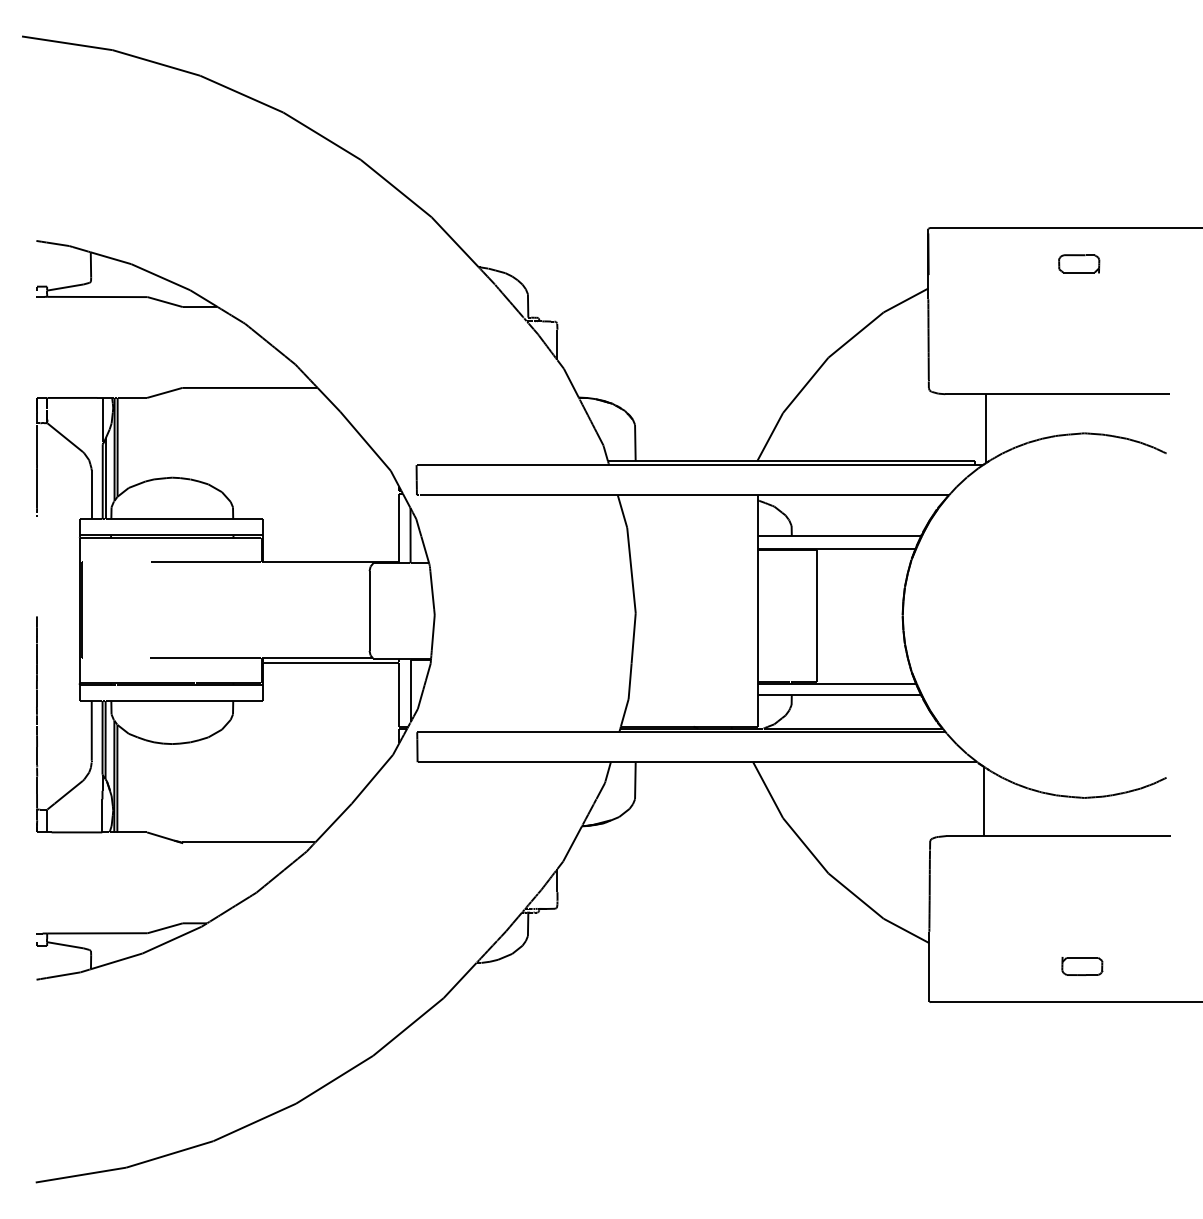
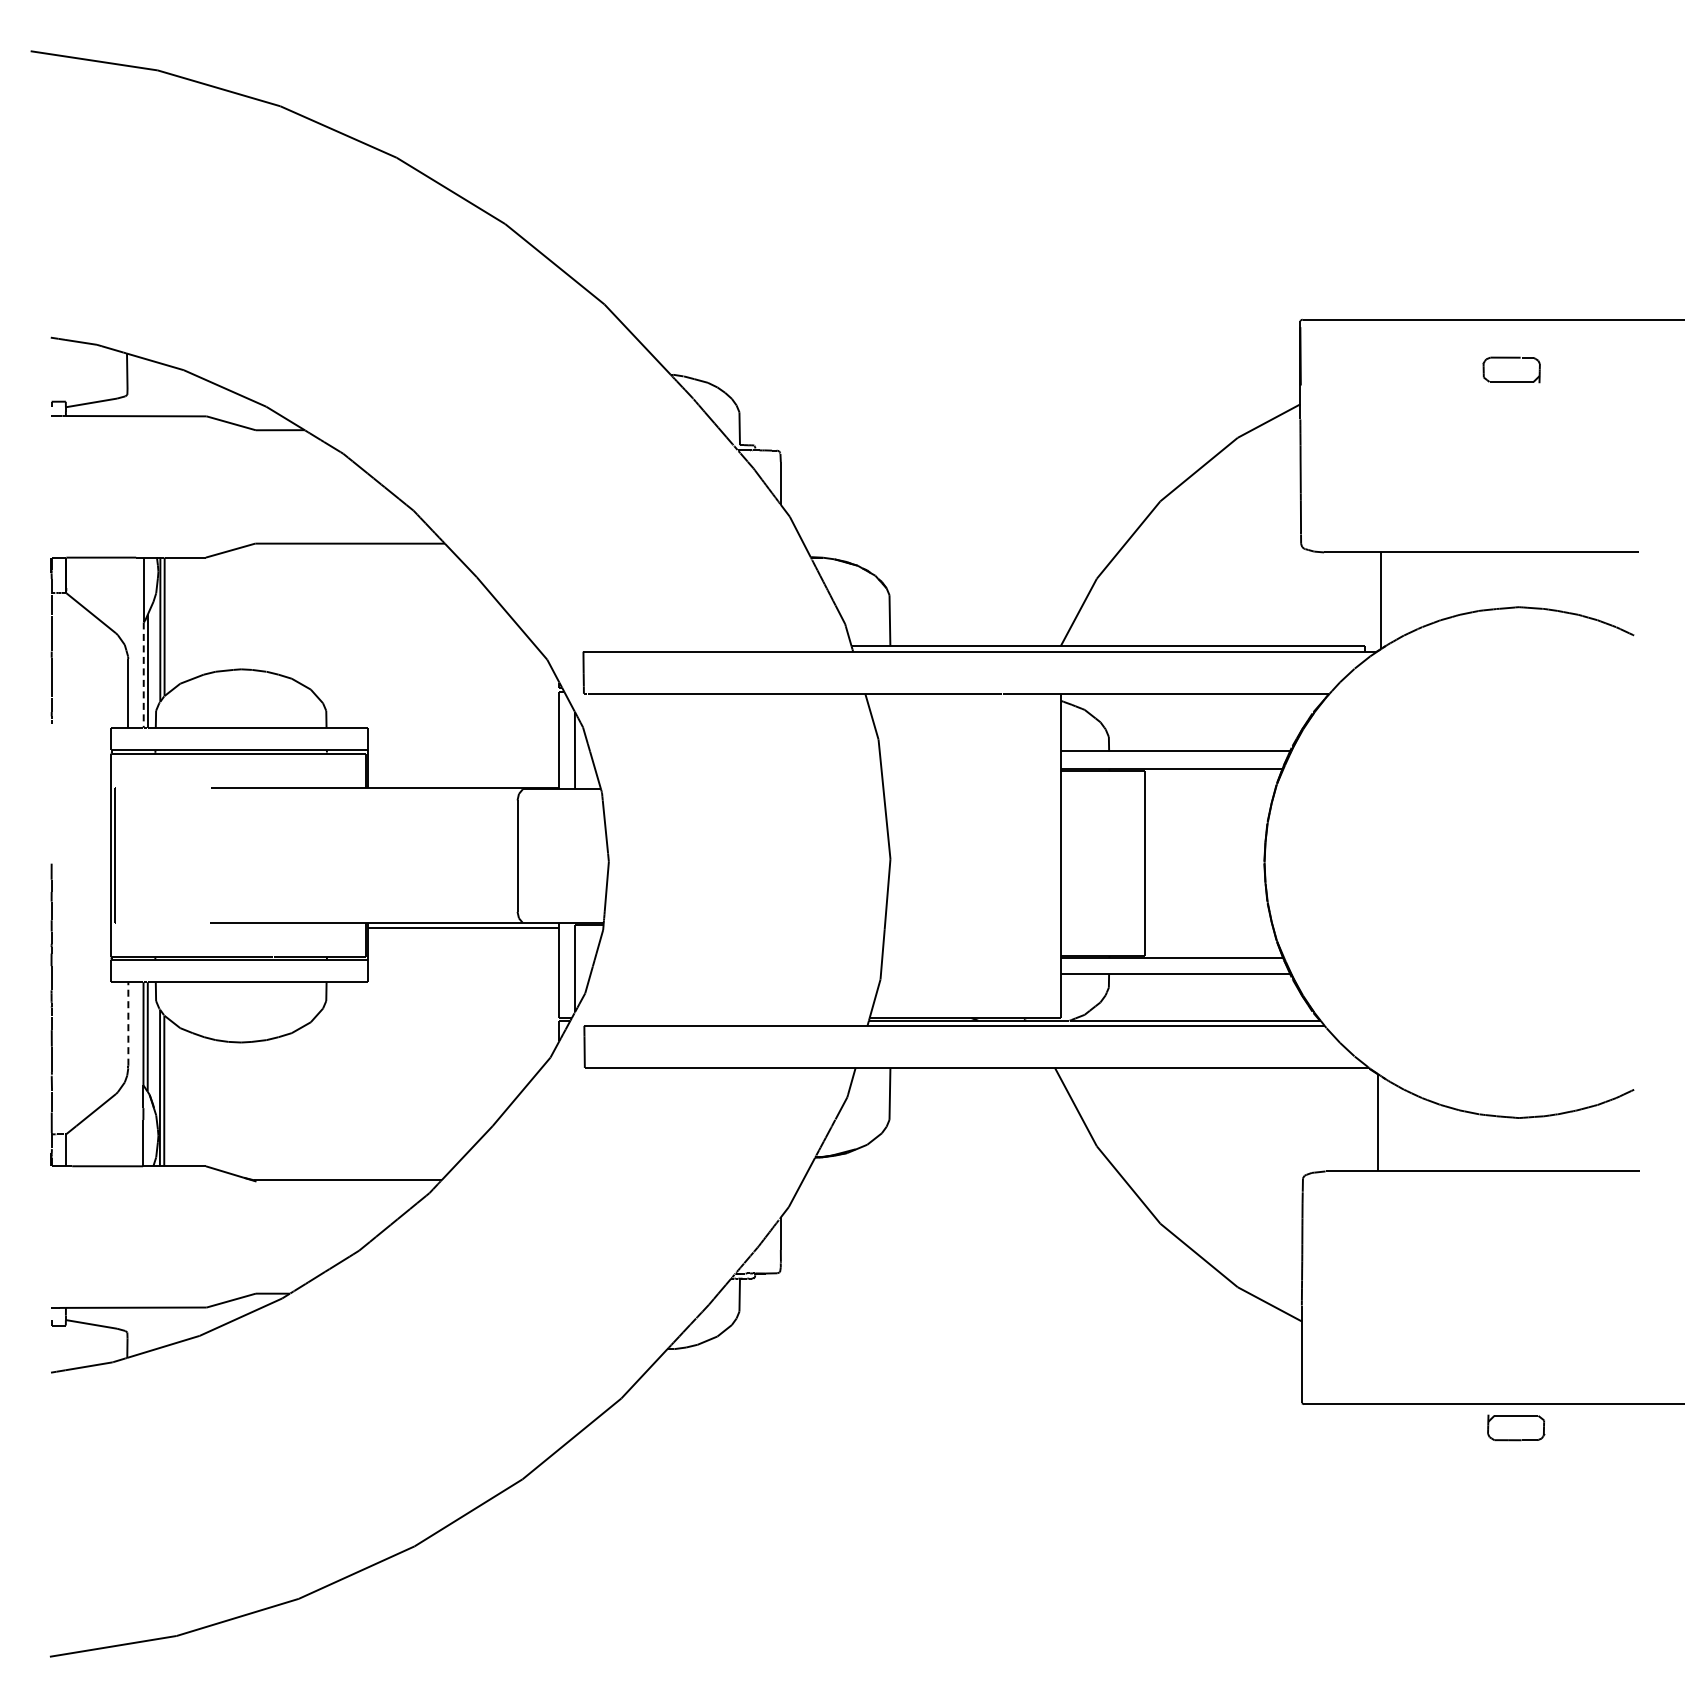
line: (102, 482) -> (143, 675), solid -> dashed
line: (91, 730) -> (128, 1023), solid -> dashed
part: (1082, 966) -> (1516, 1427), moved

